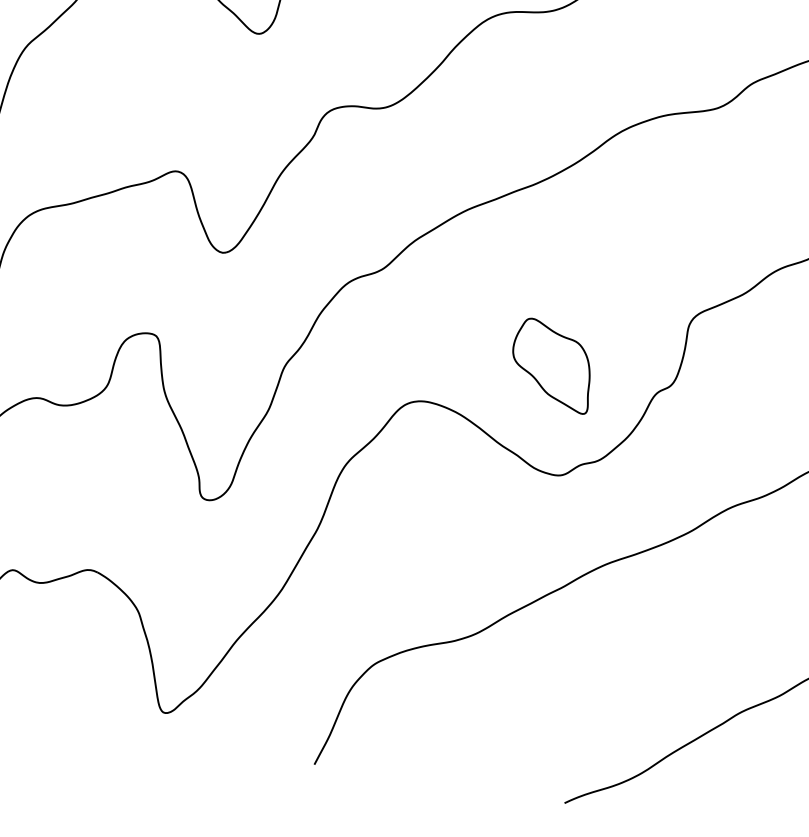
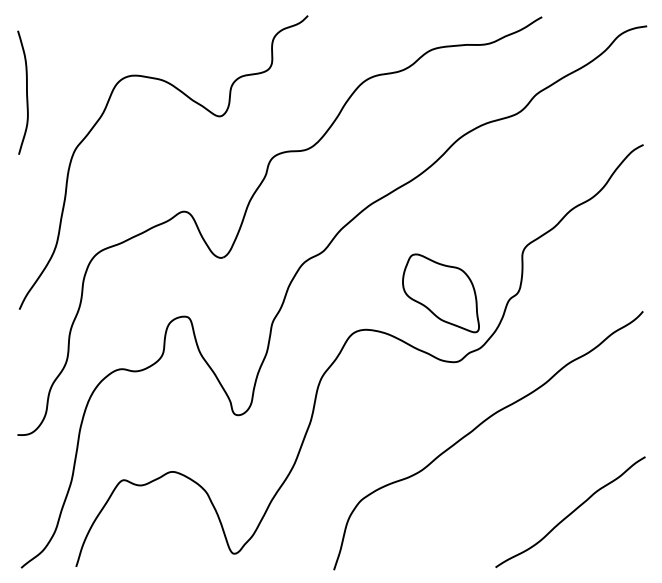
part: (551, 365) -> (440, 293), size x1.43

